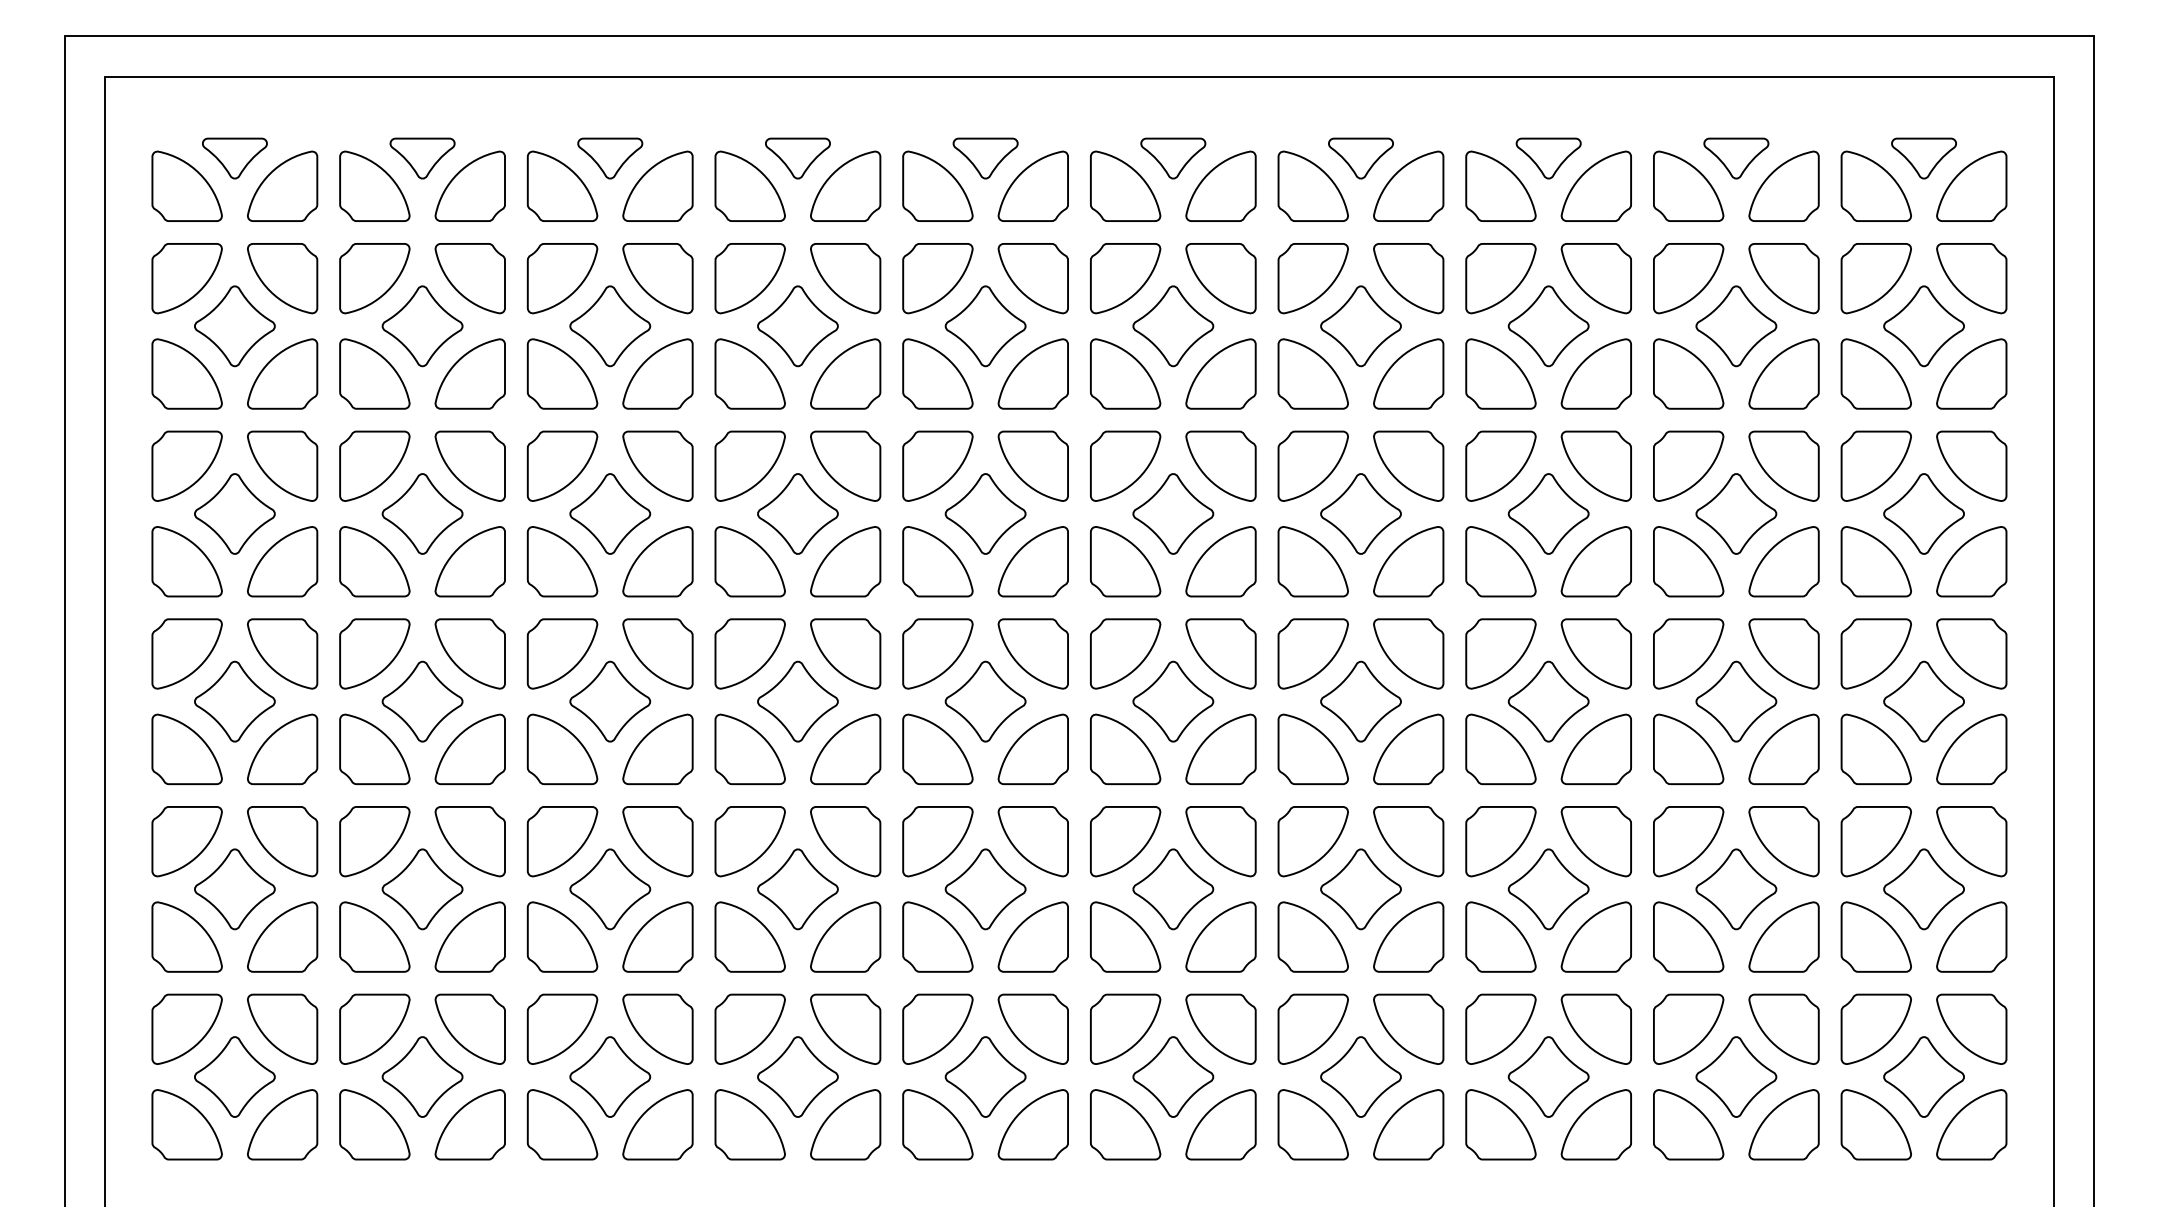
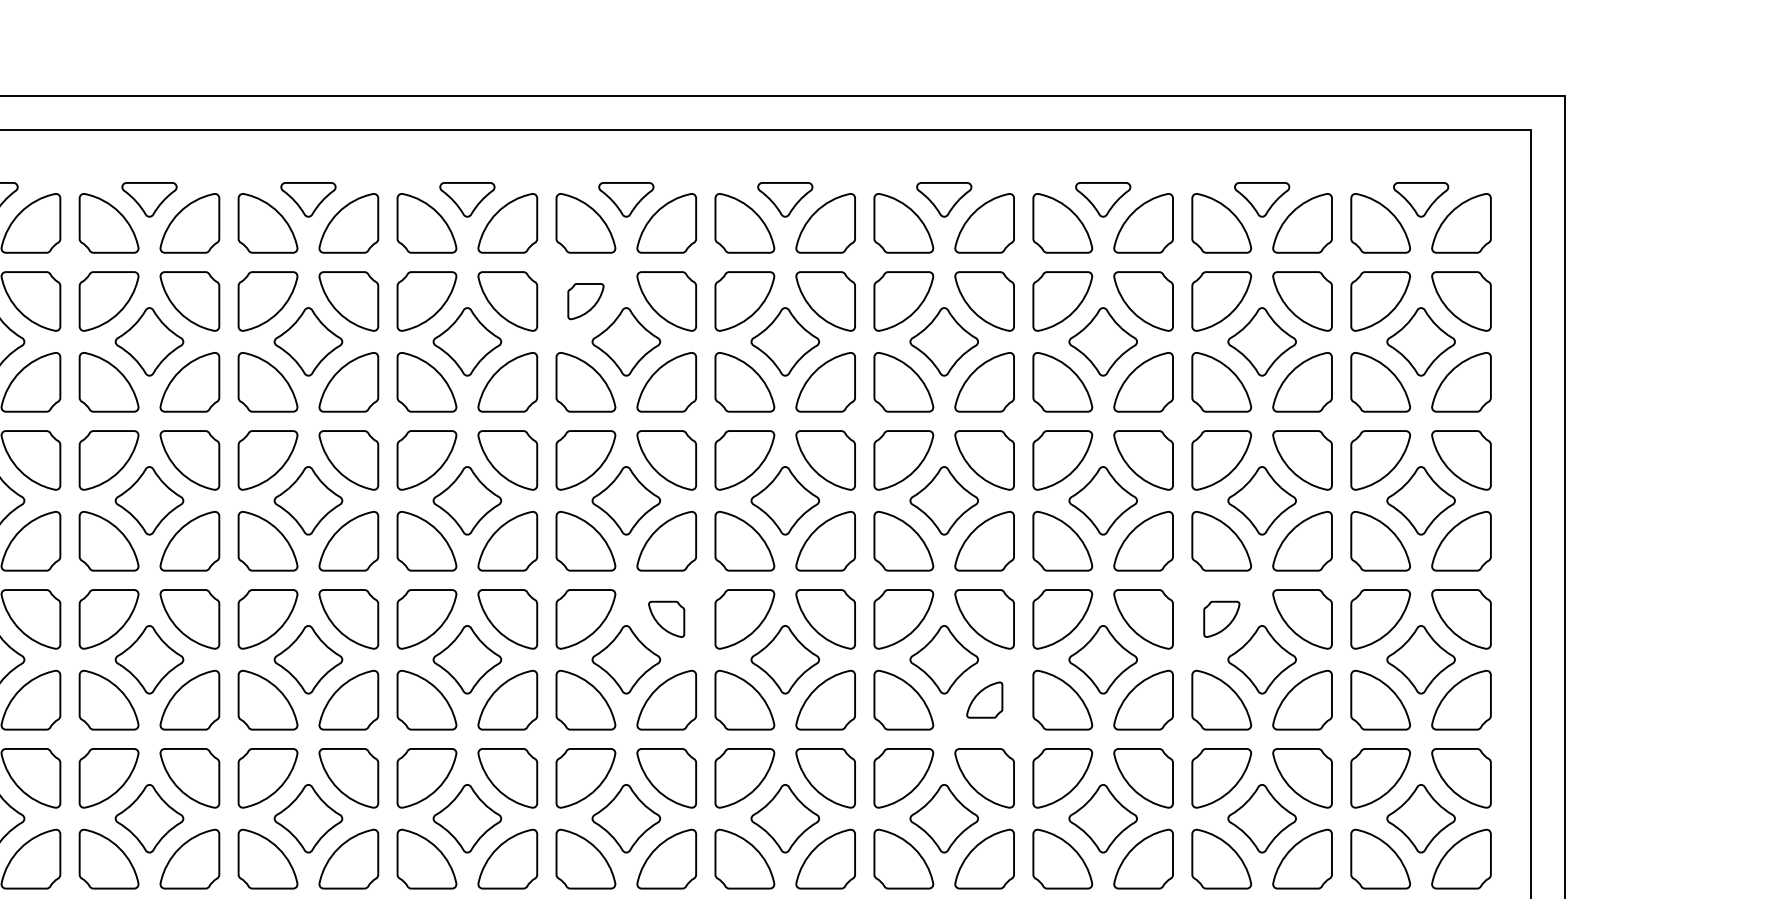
part: (937, 278) -> (585, 301), size x0.6
part: (1032, 653) -> (666, 618), size x0.6
part: (1688, 653) -> (1221, 618), size x0.6
part: (1408, 748) -> (984, 699), size x0.6

